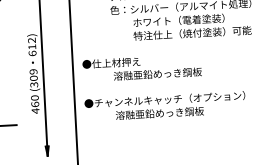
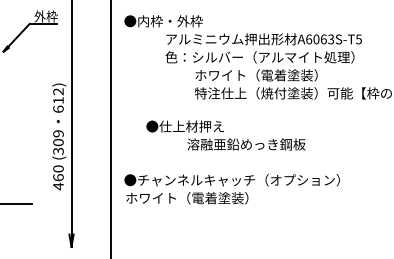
text: (141, 68) -> (225, 135), moved
text: (144, 114) -> (204, 198), 溶融亜鉛めっき鋼板 -> ホワイト（電着塗装）

